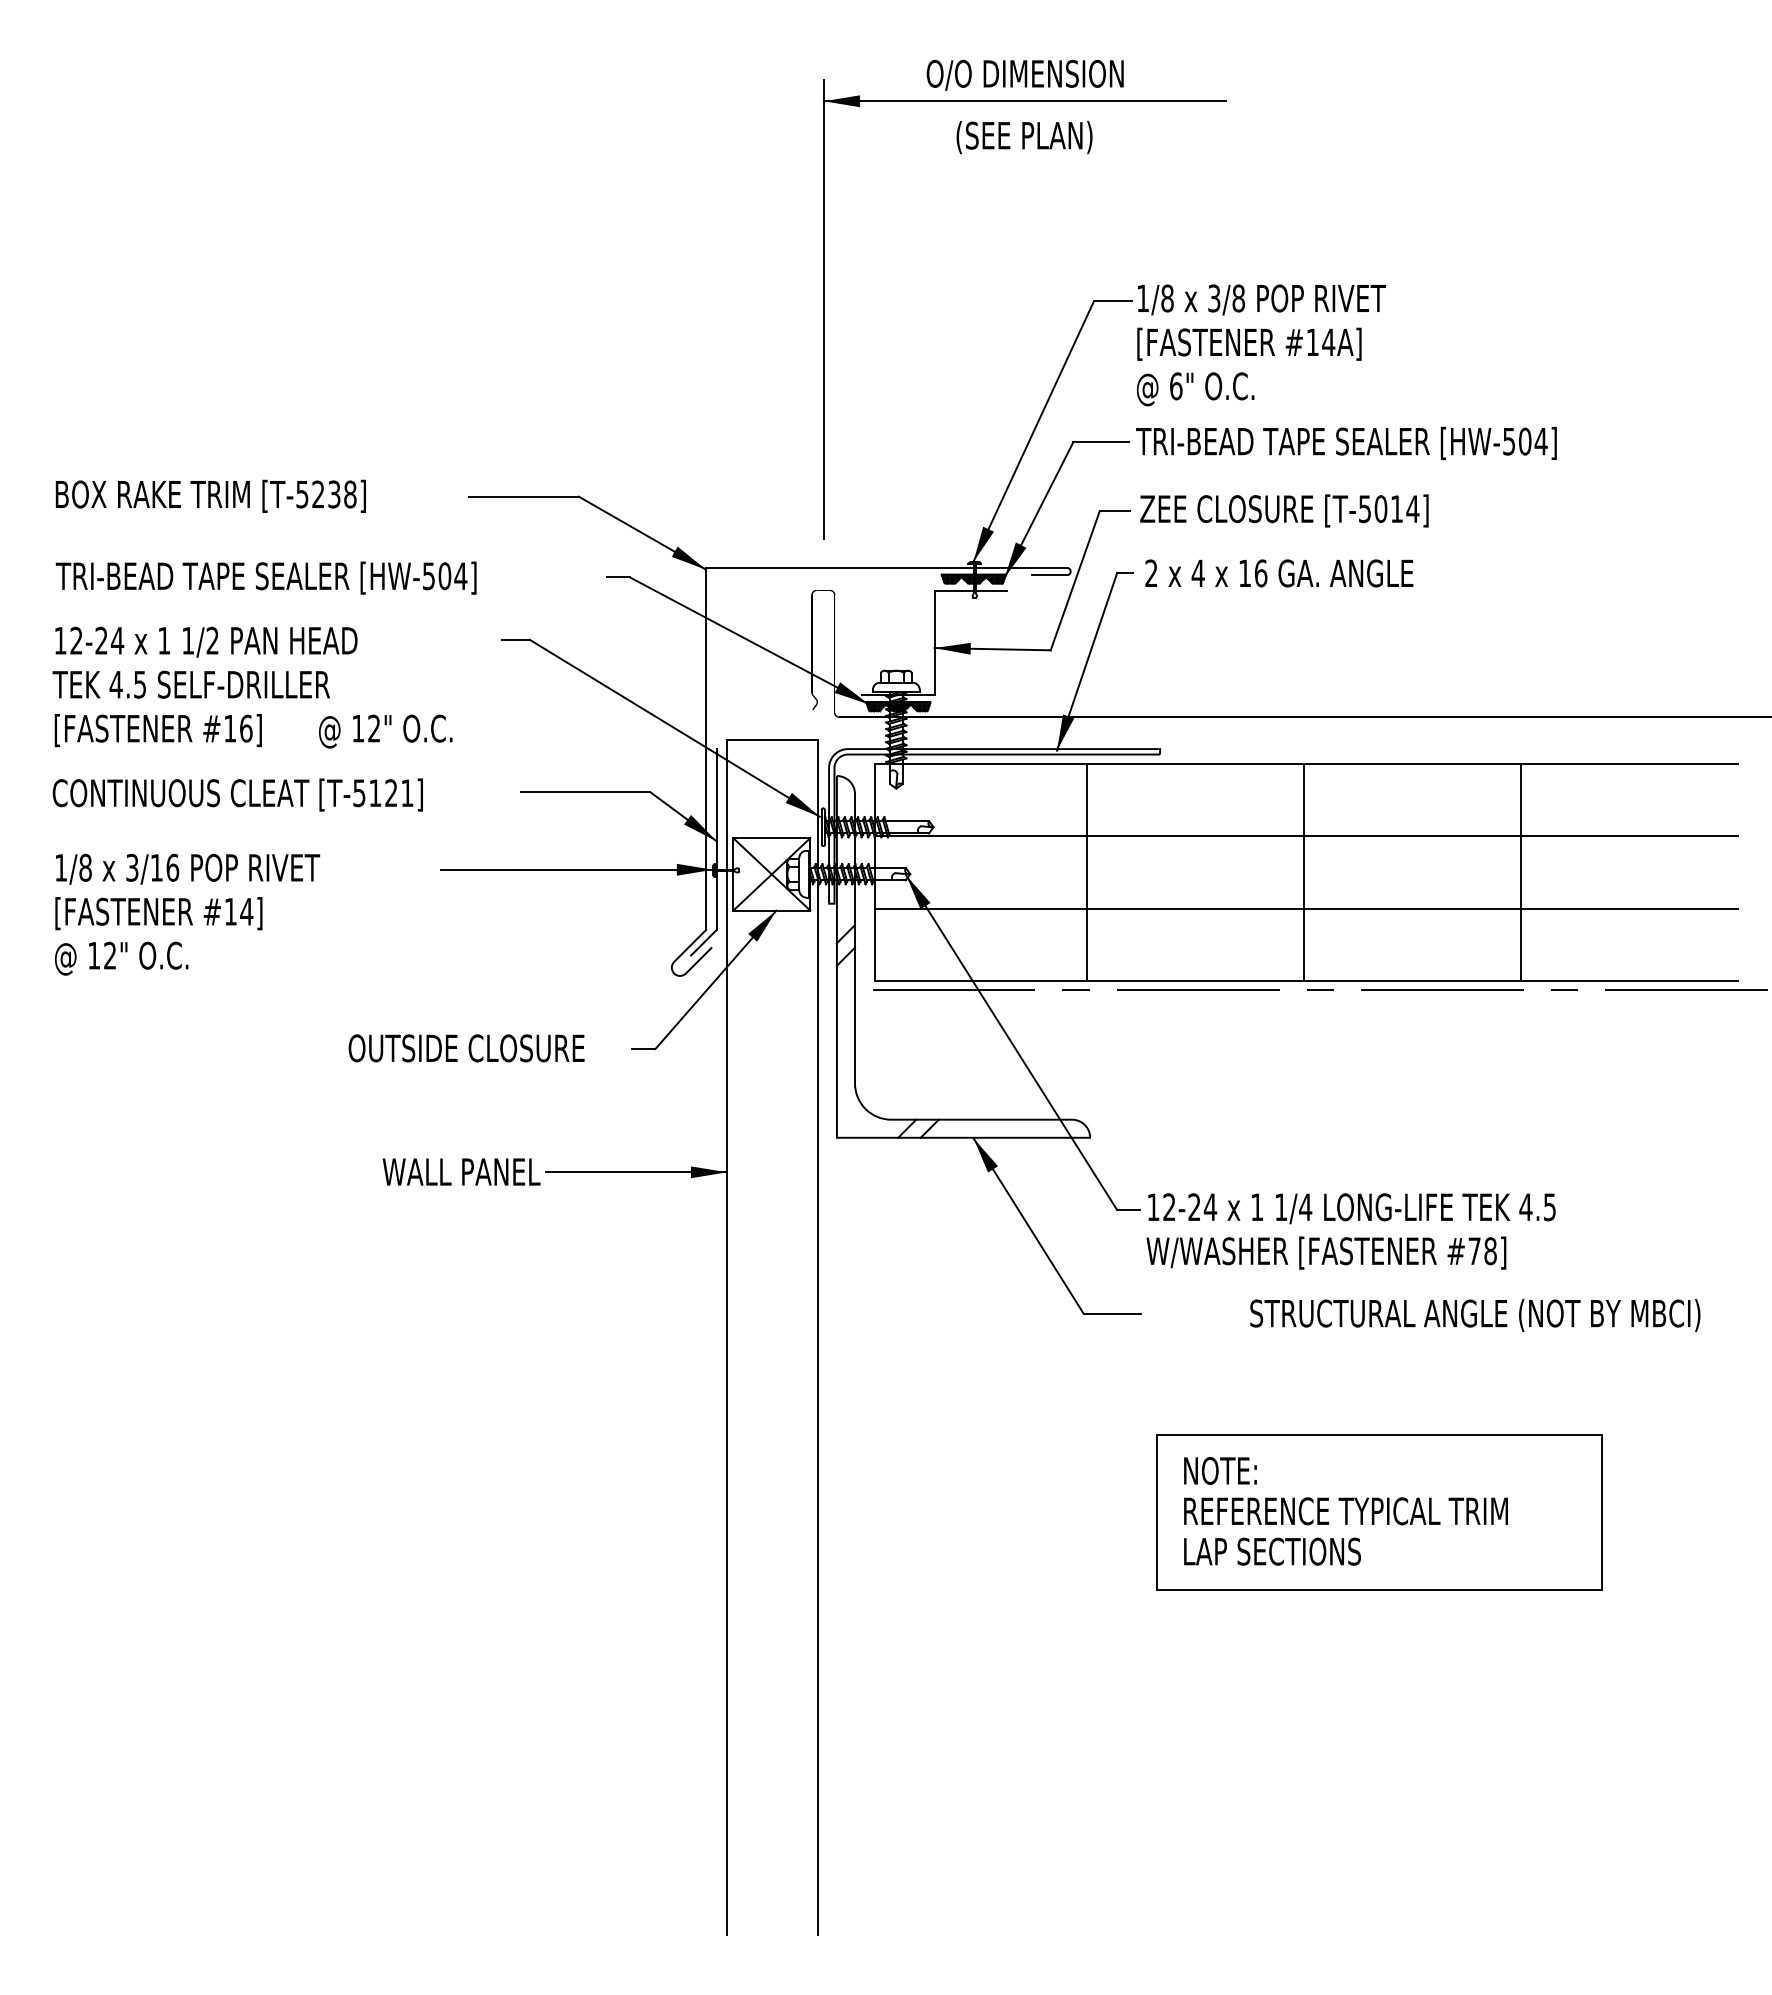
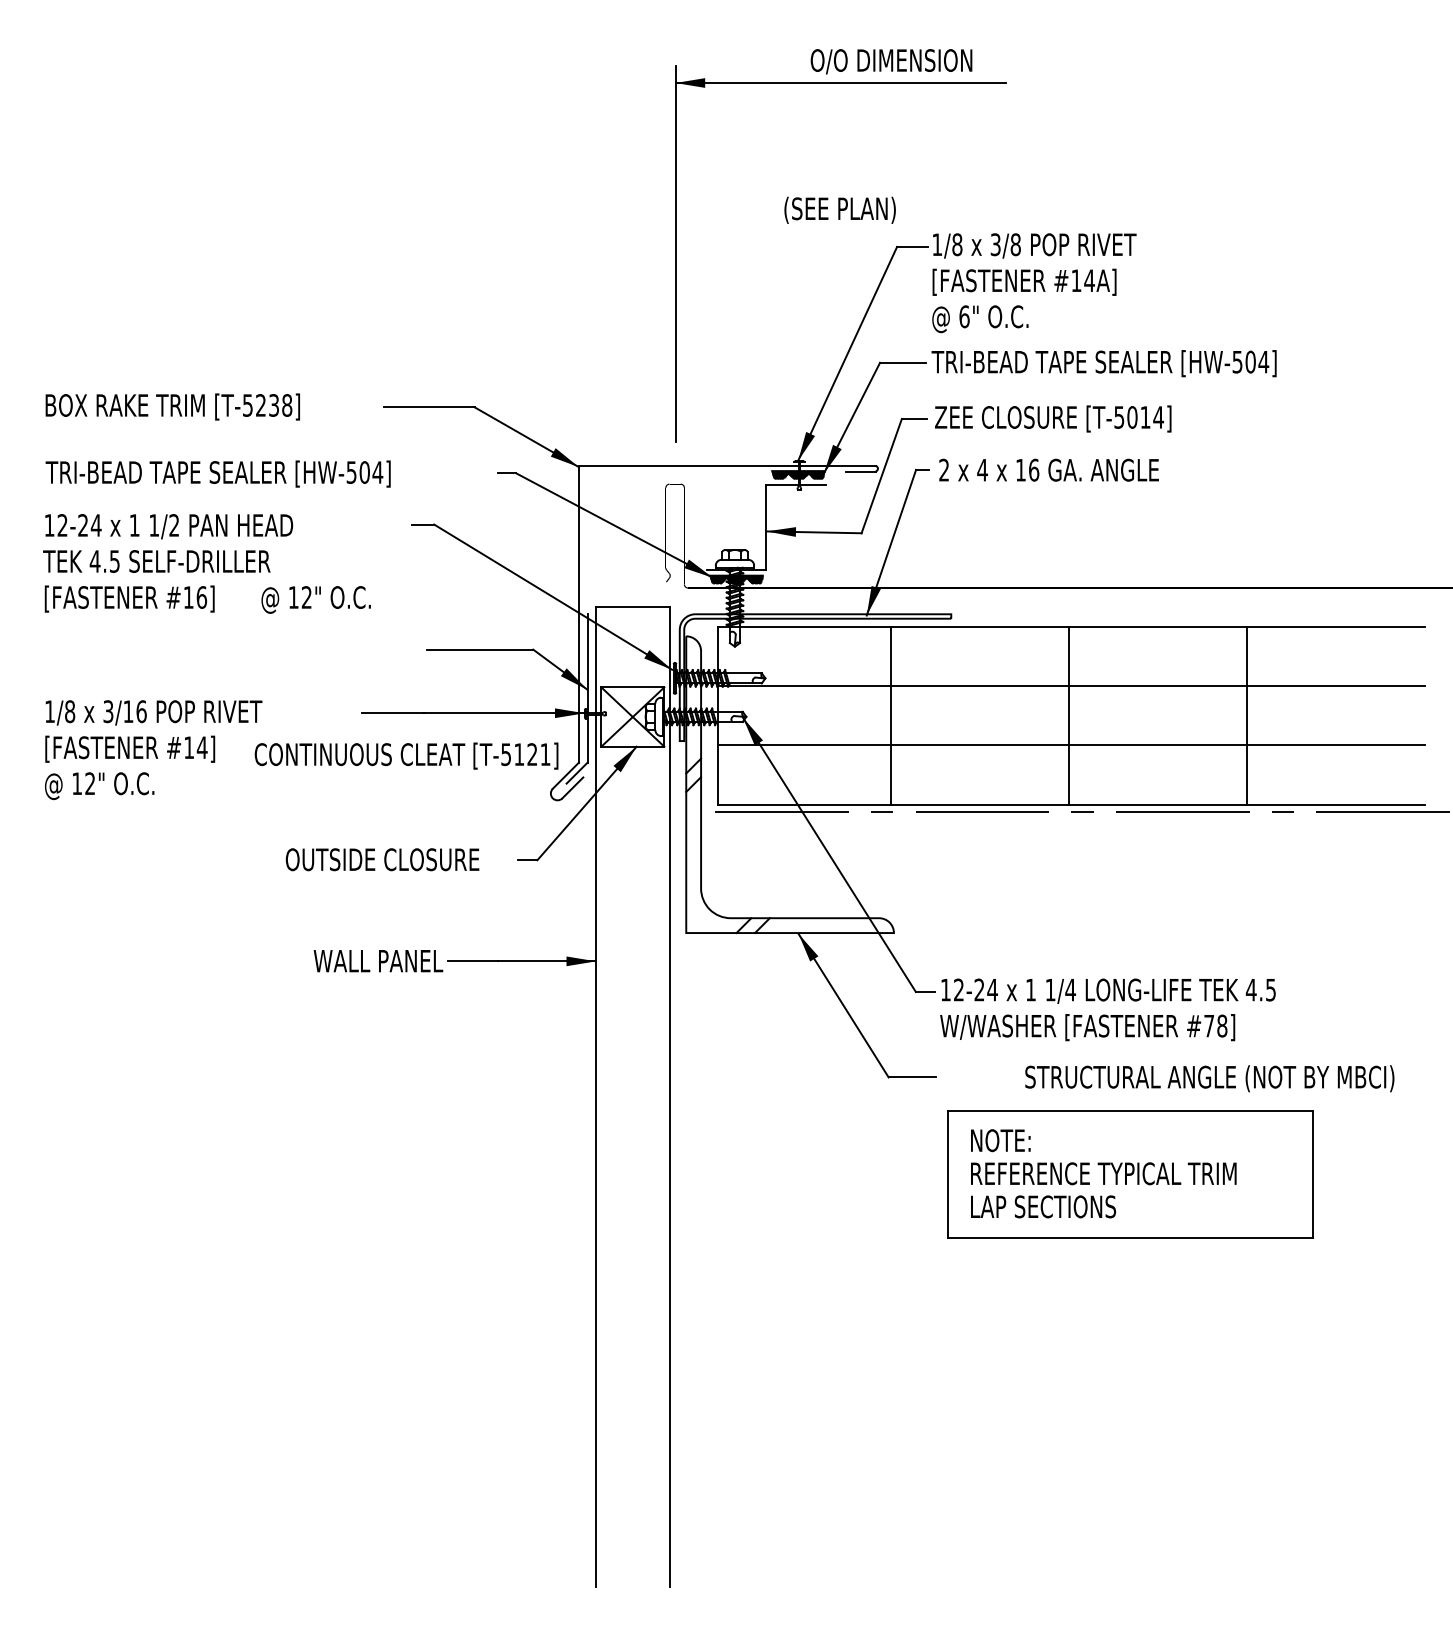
text: (1024, 74) -> (890, 61), moved
text: (1024, 137) -> (840, 210), moved
text: (237, 794) -> (406, 755), moved
part: (1379, 1512) -> (1131, 1174), moved

